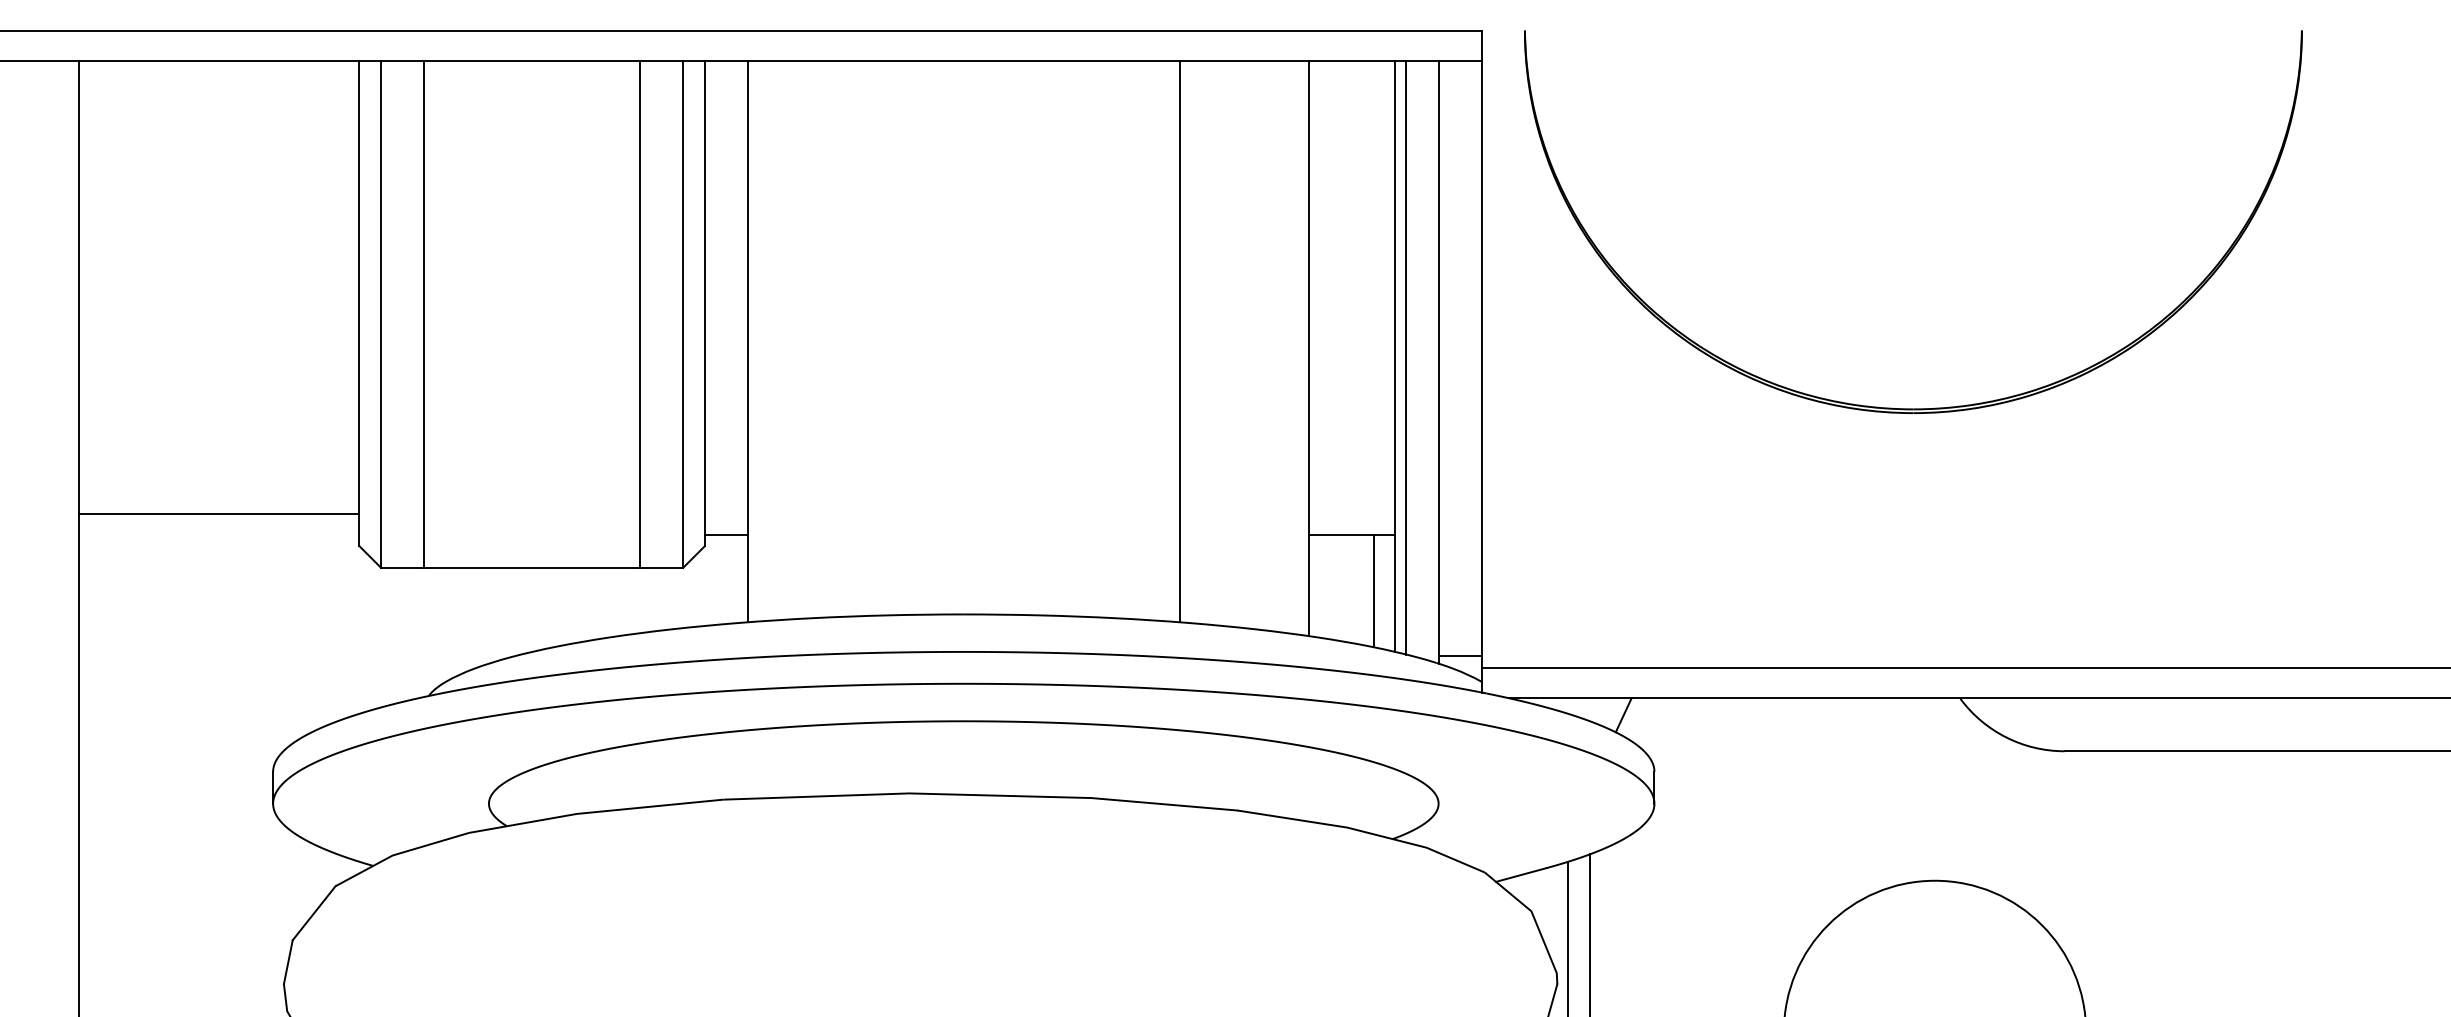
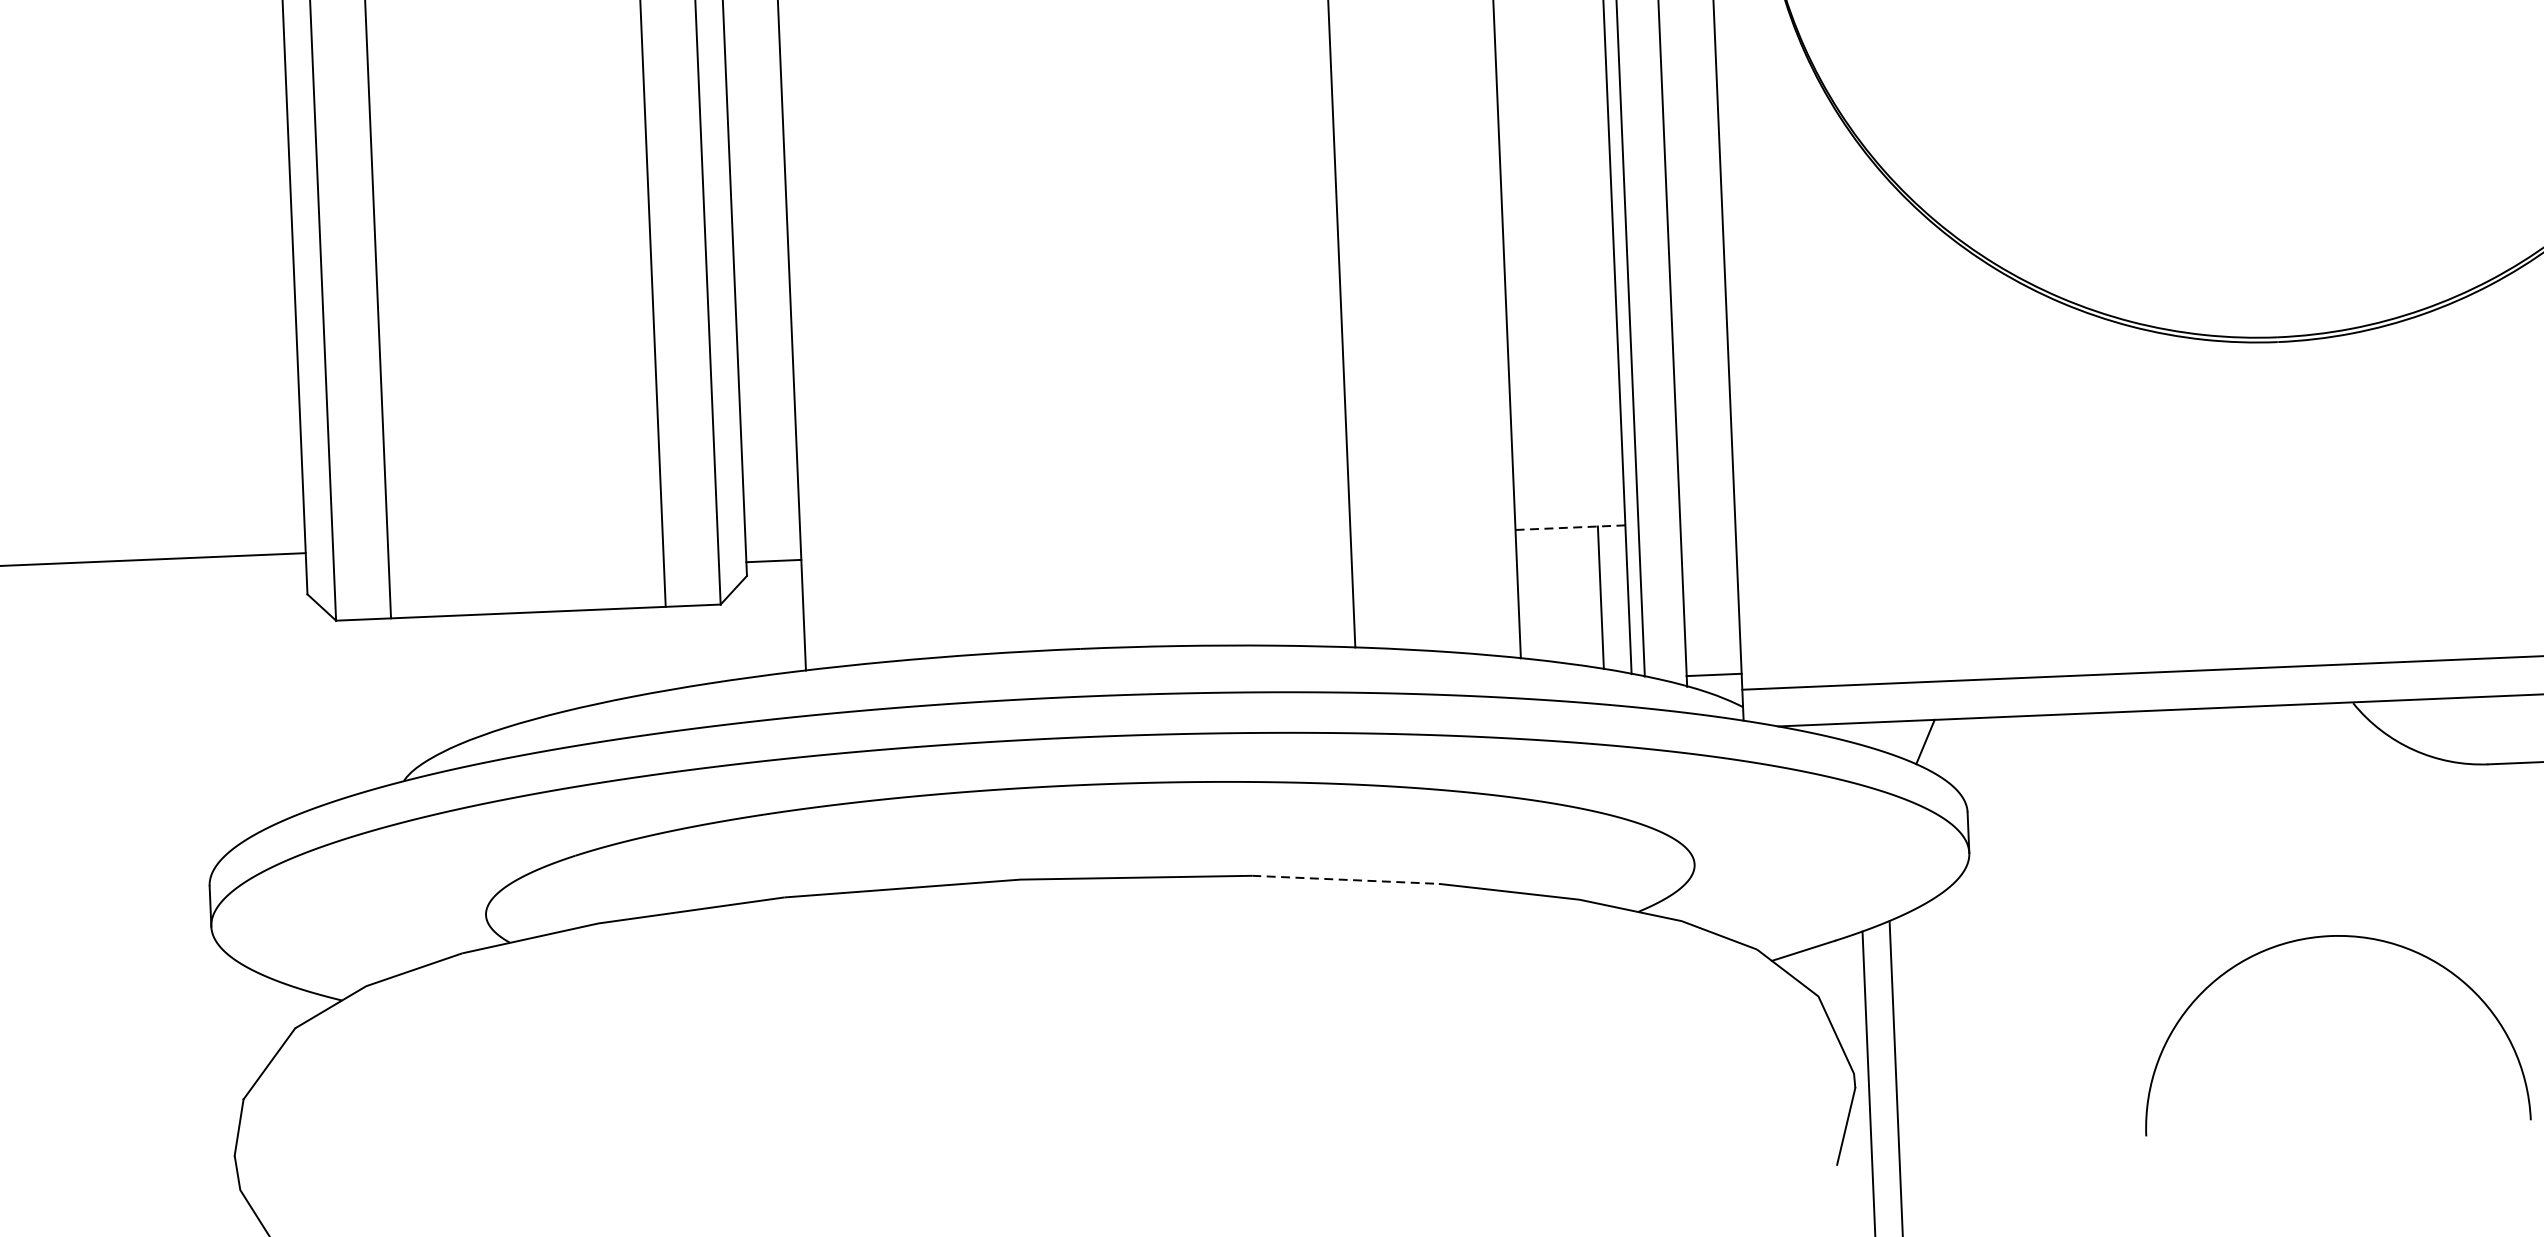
line: (1351, 535) -> (1569, 527), solid -> dashed
line: (1164, 804) -> (1345, 880), solid -> dashed

